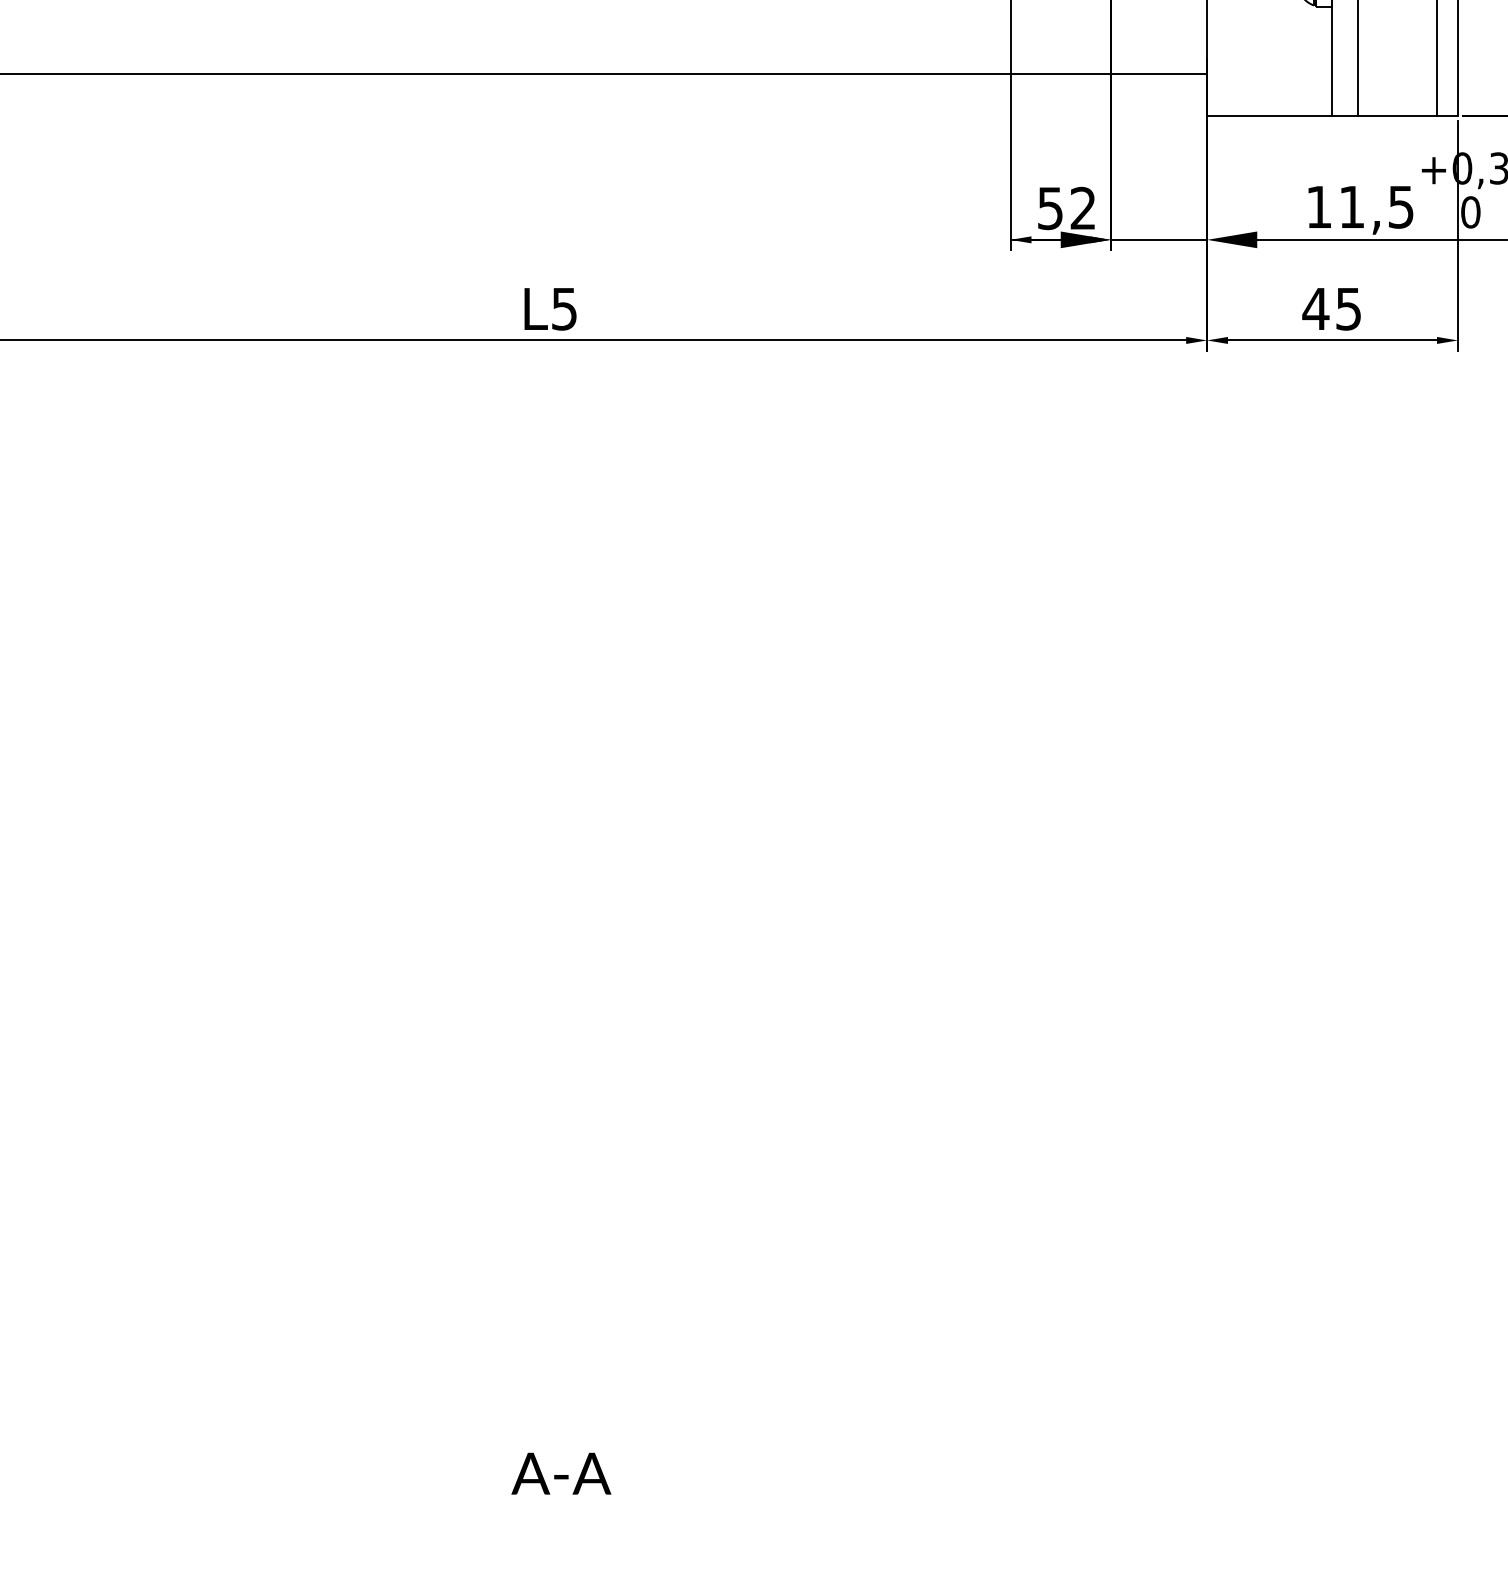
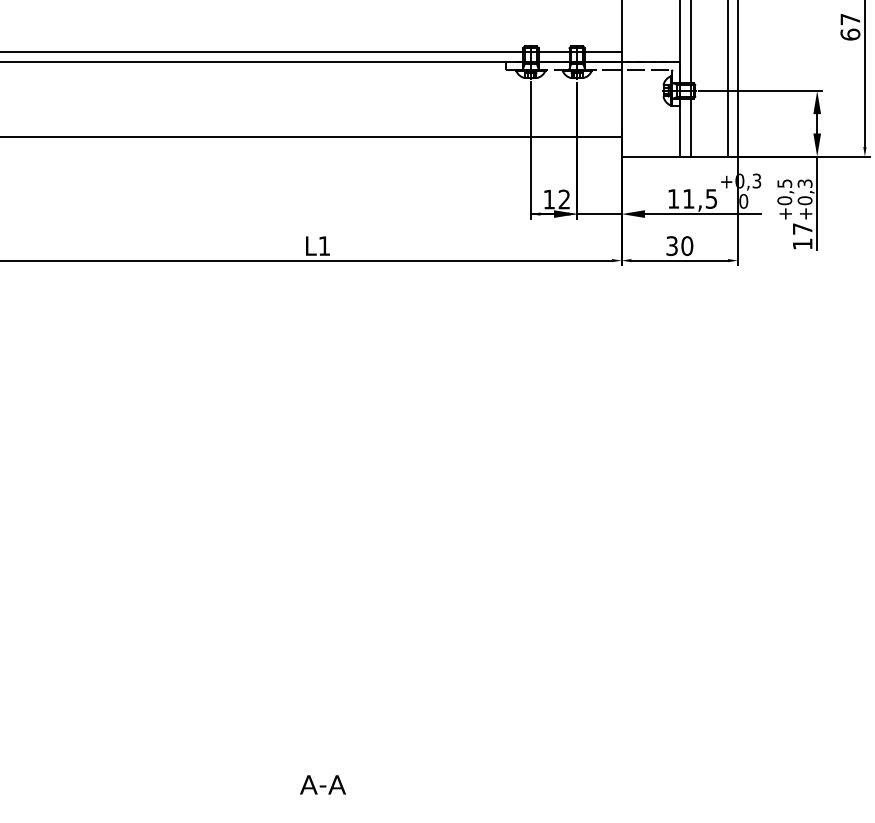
text: (1048, 208) -> (548, 199), 52 -> 12
text: (562, 309) -> (323, 246), L5 -> L1
text: (1331, 309) -> (679, 246), 45 -> 30

